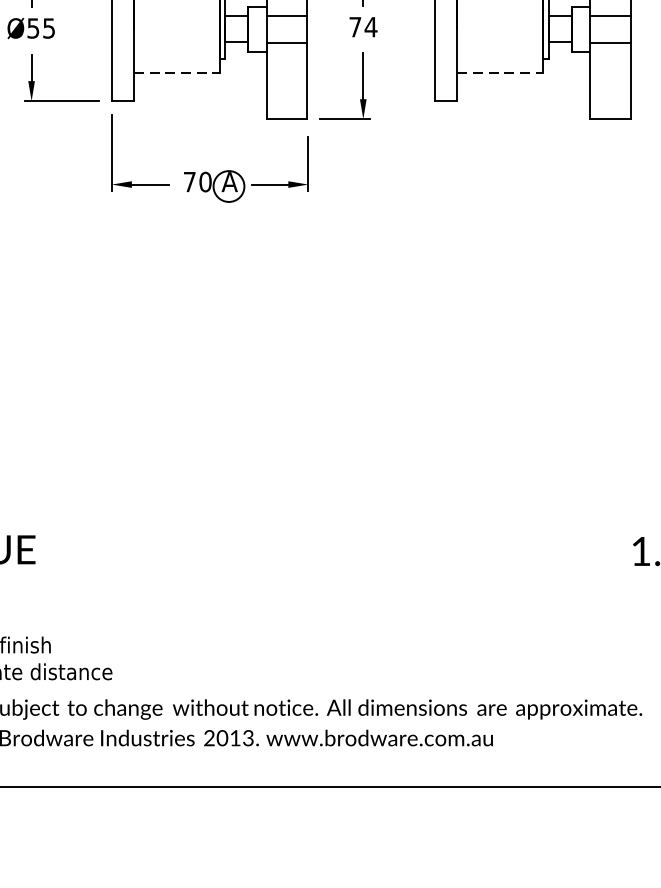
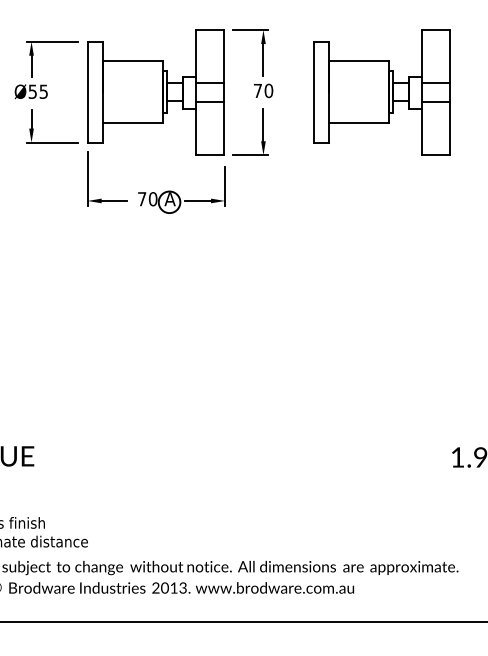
text: (370, 26) -> (268, 90), 74 -> 70
line: (177, 73) -> (133, 123), dashed -> solid
line: (500, 73) -> (359, 123), dashed -> solid

